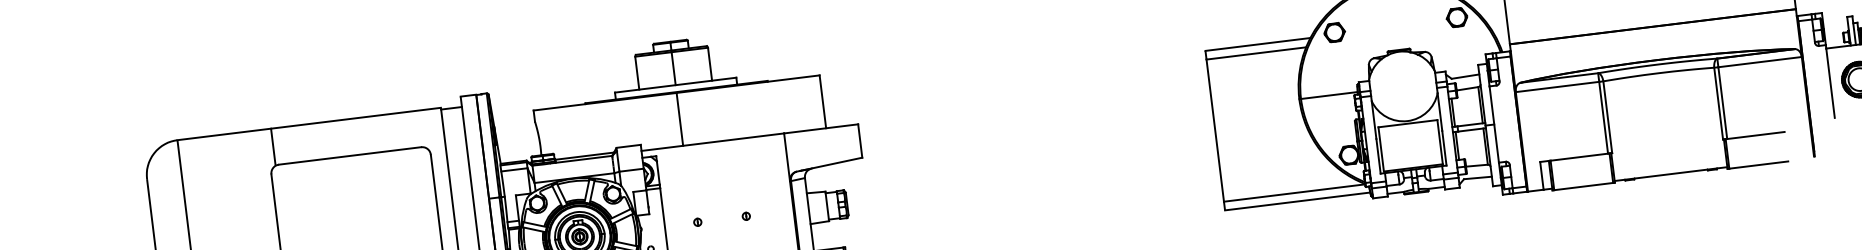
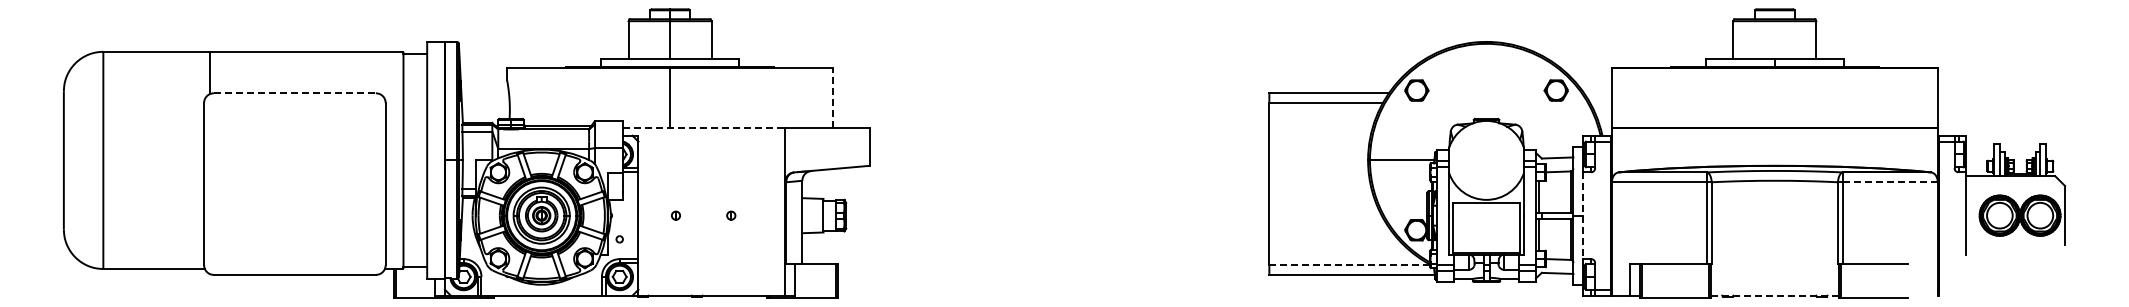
line: (1760, 62) -> (1890, 182), solid -> dashed
line: (822, 101) -> (832, 97), solid -> dashed
line: (1494, 125) -> (1583, 216), solid -> dashed
line: (713, 141) -> (704, 127), solid -> dashed
line: (349, 156) -> (294, 93), solid -> dashed
line: (1670, 173) -> (1774, 295), solid -> dashed
line: (1295, 193) -> (1350, 265), solid -> dashed

